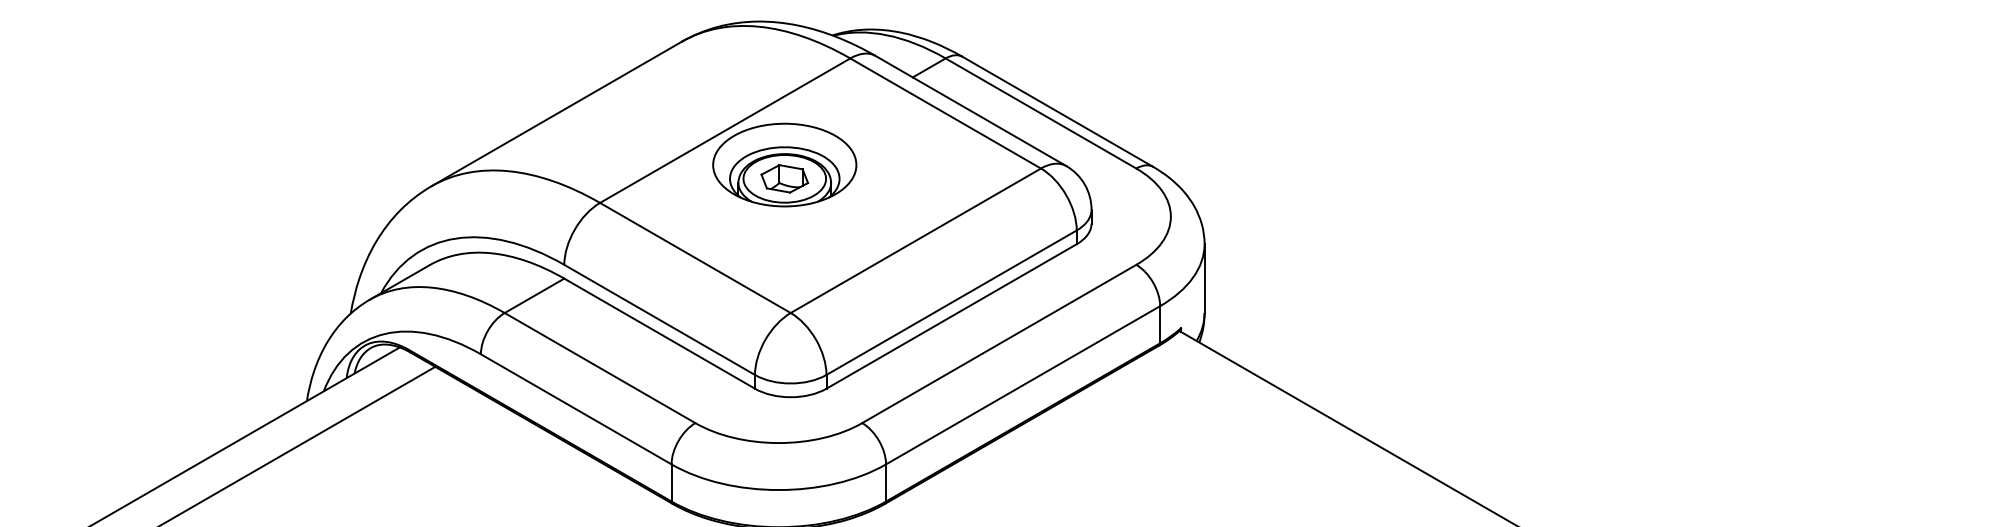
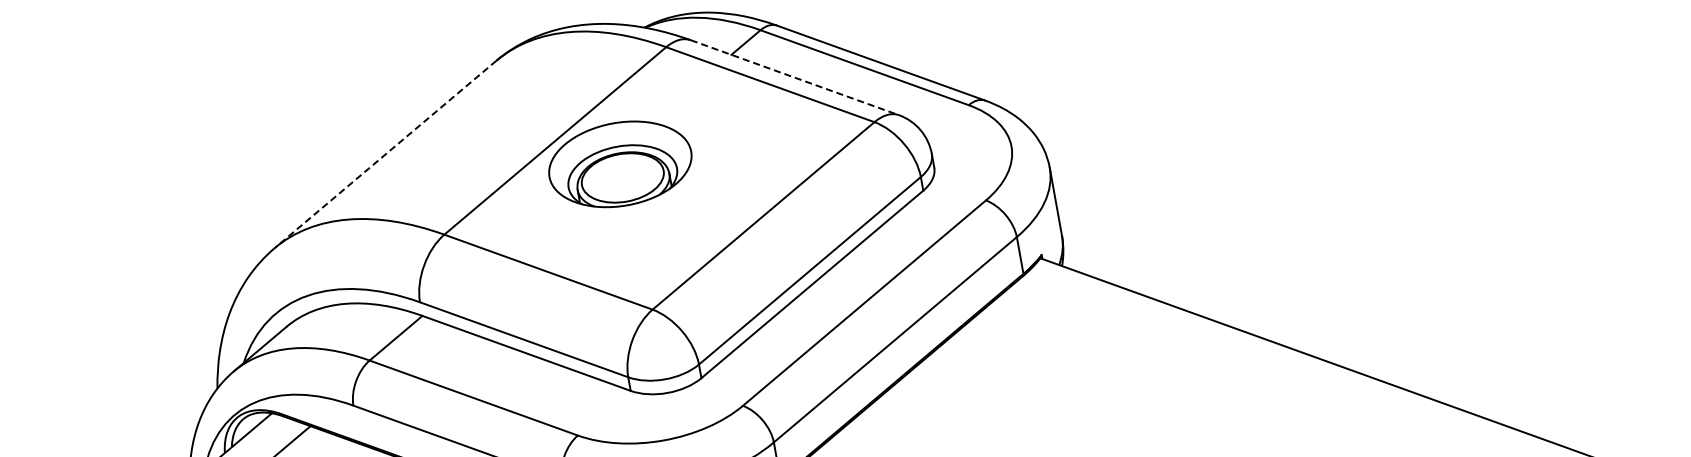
line: (971, 111) -> (795, 78), solid -> dashed
line: (556, 114) -> (385, 154), solid -> dashed
part: (784, 178) -> (622, 177), removed

